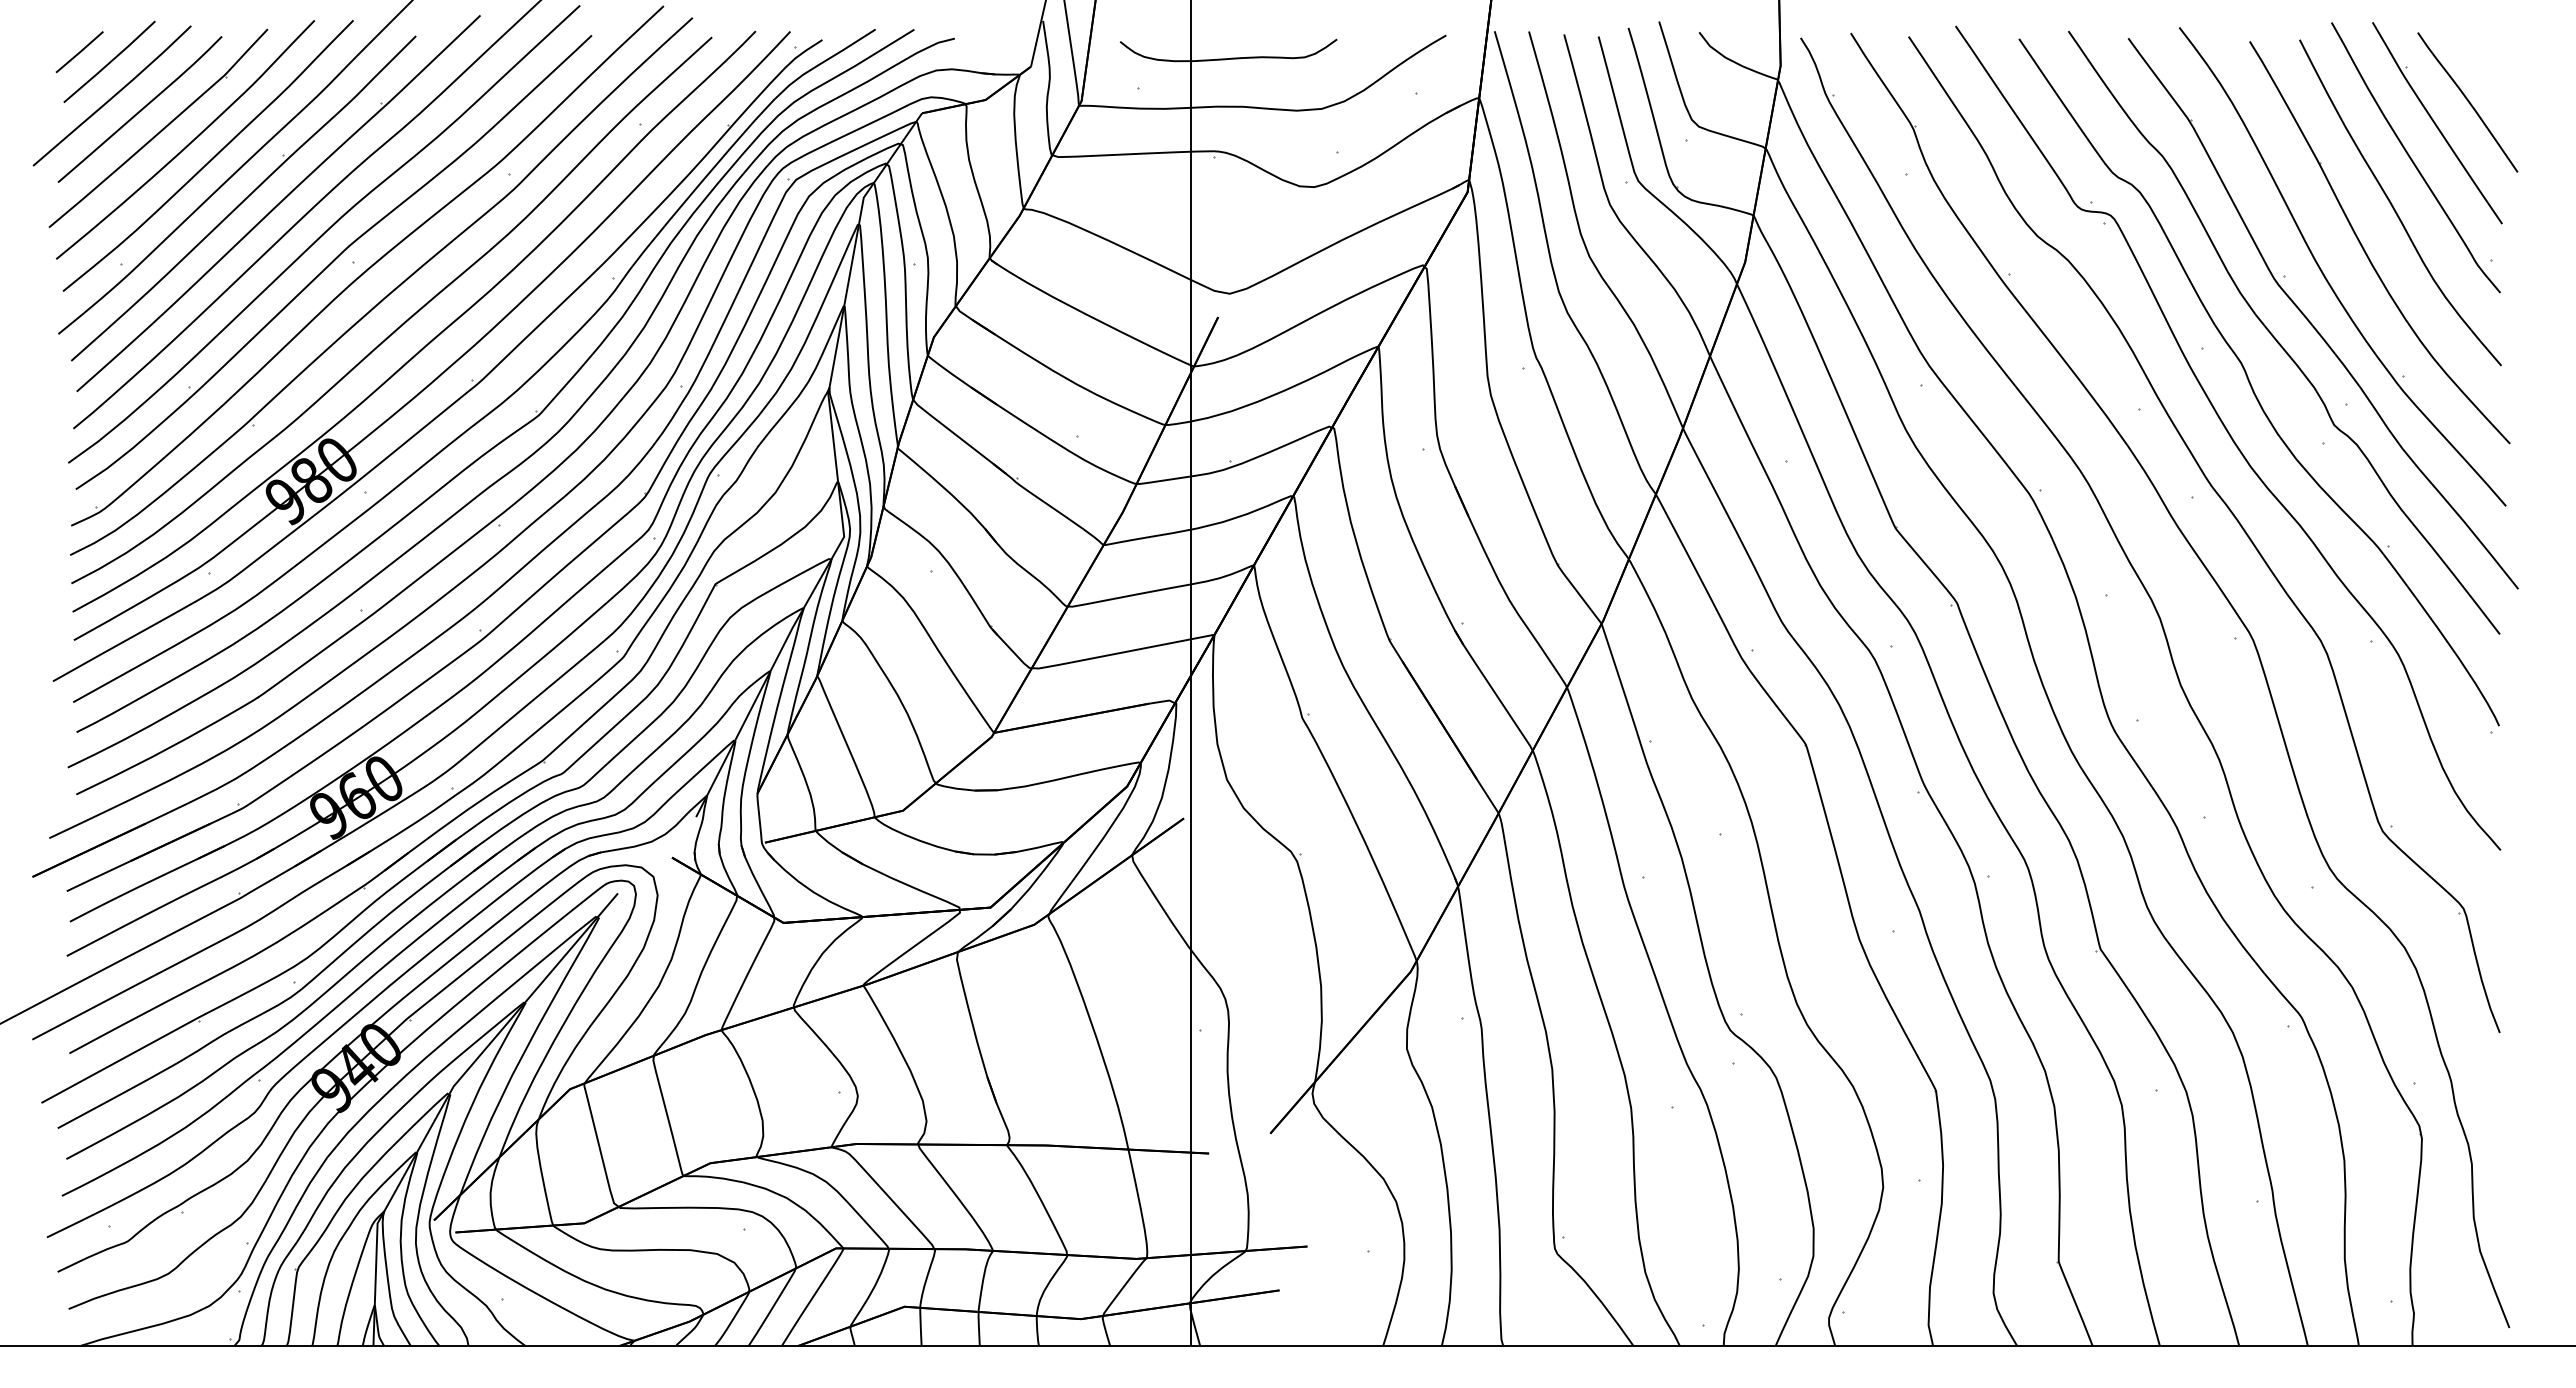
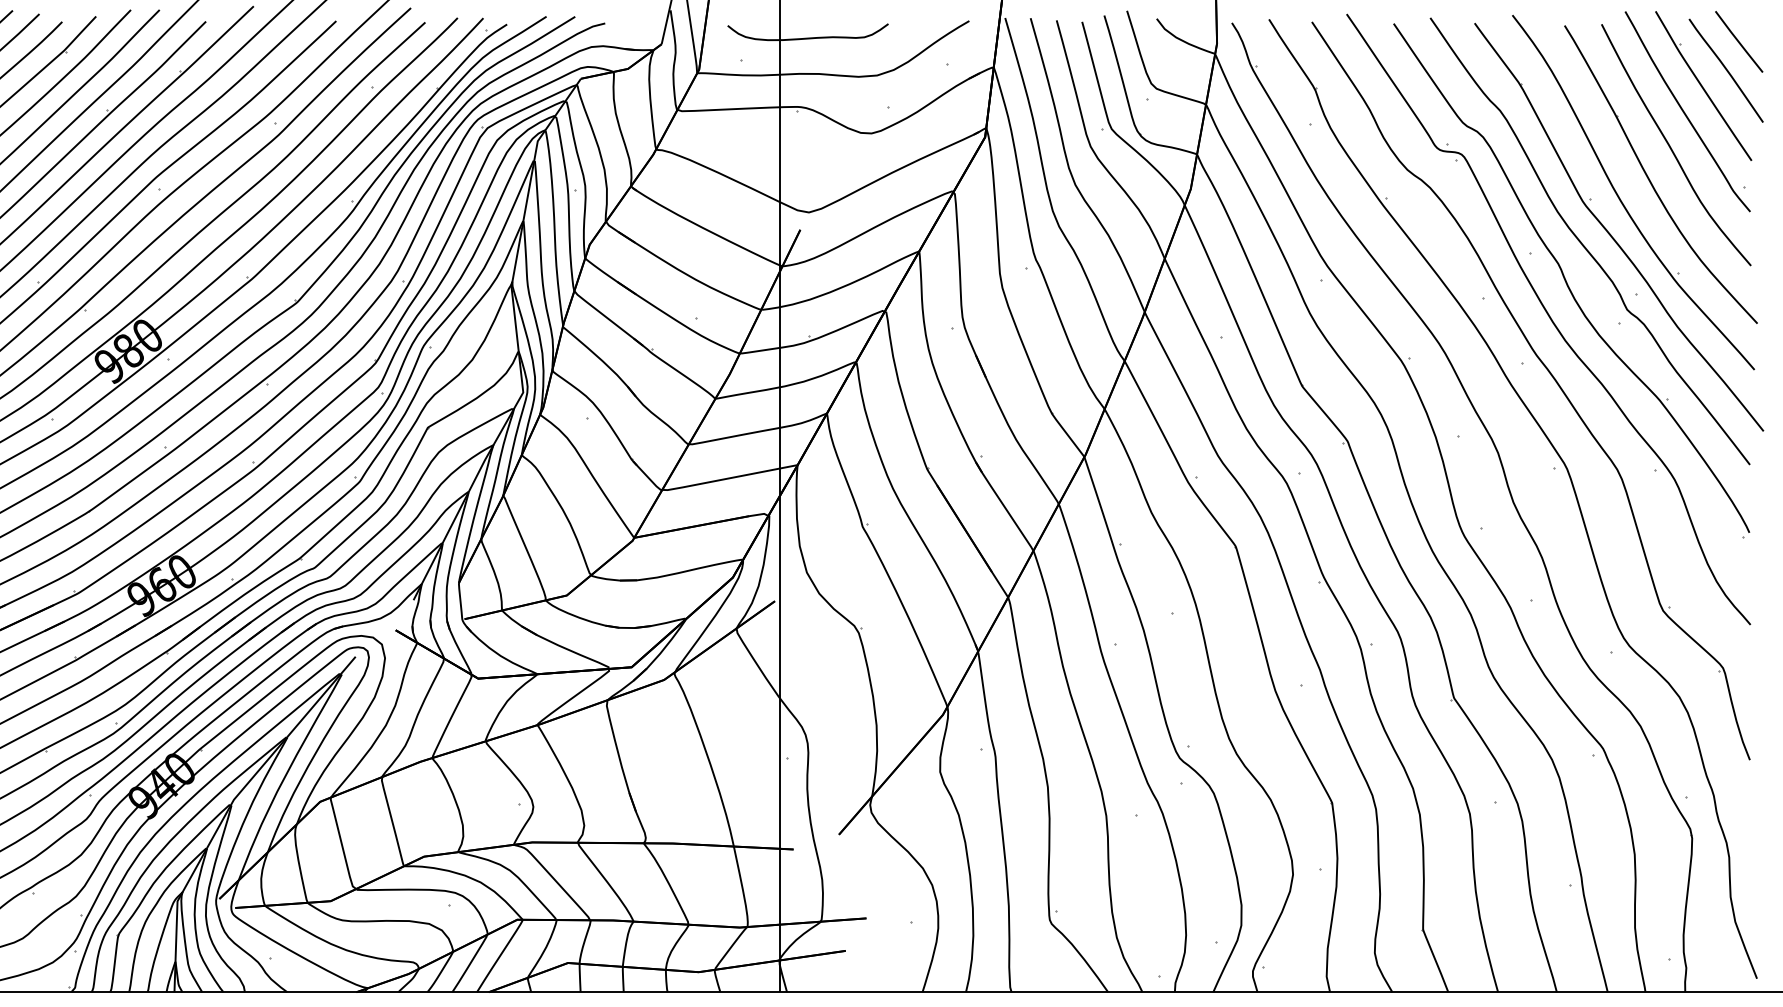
line: (2485, 63) -> (1739, 41), added

